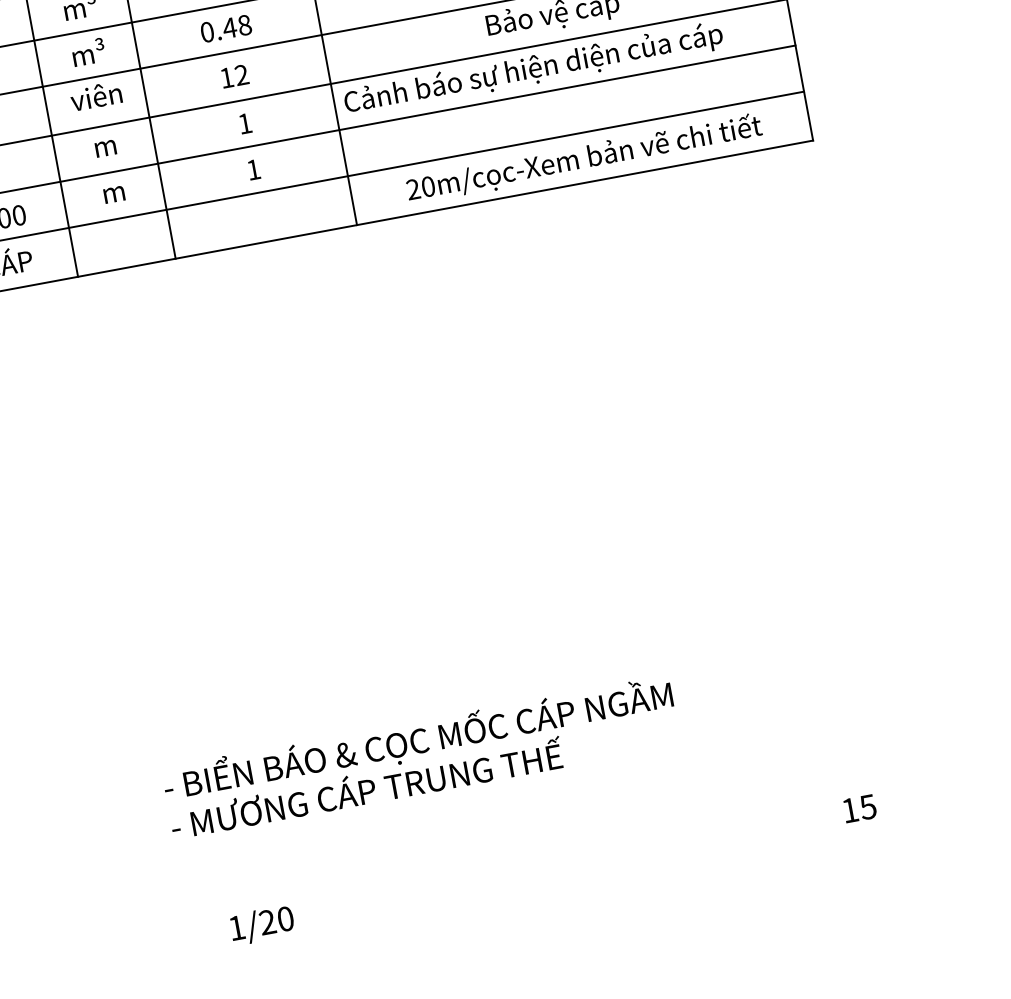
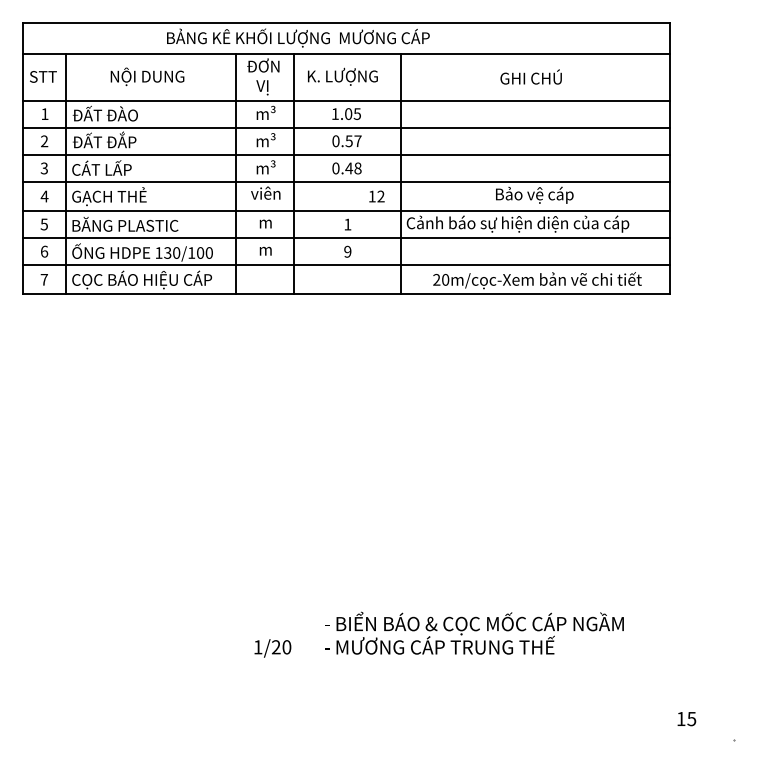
text: (234, 76) -> (376, 196), moved
text: (253, 169) -> (347, 251), 1 -> 9
text: (421, 755) -> (474, 632), moved
text: (859, 809) -> (686, 719), moved
text: (261, 925) -> (272, 648), moved

